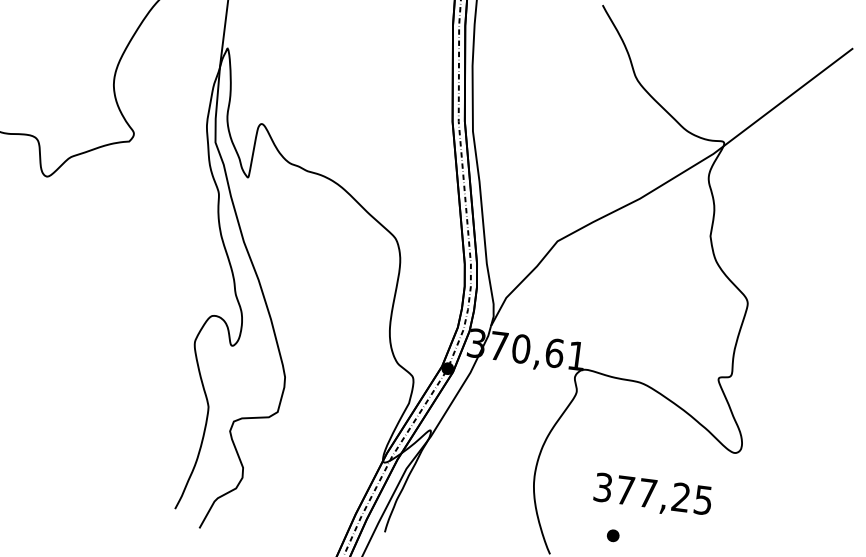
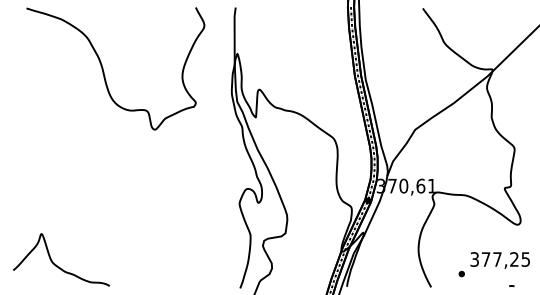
text: (651, 495) -> (499, 260), moved

